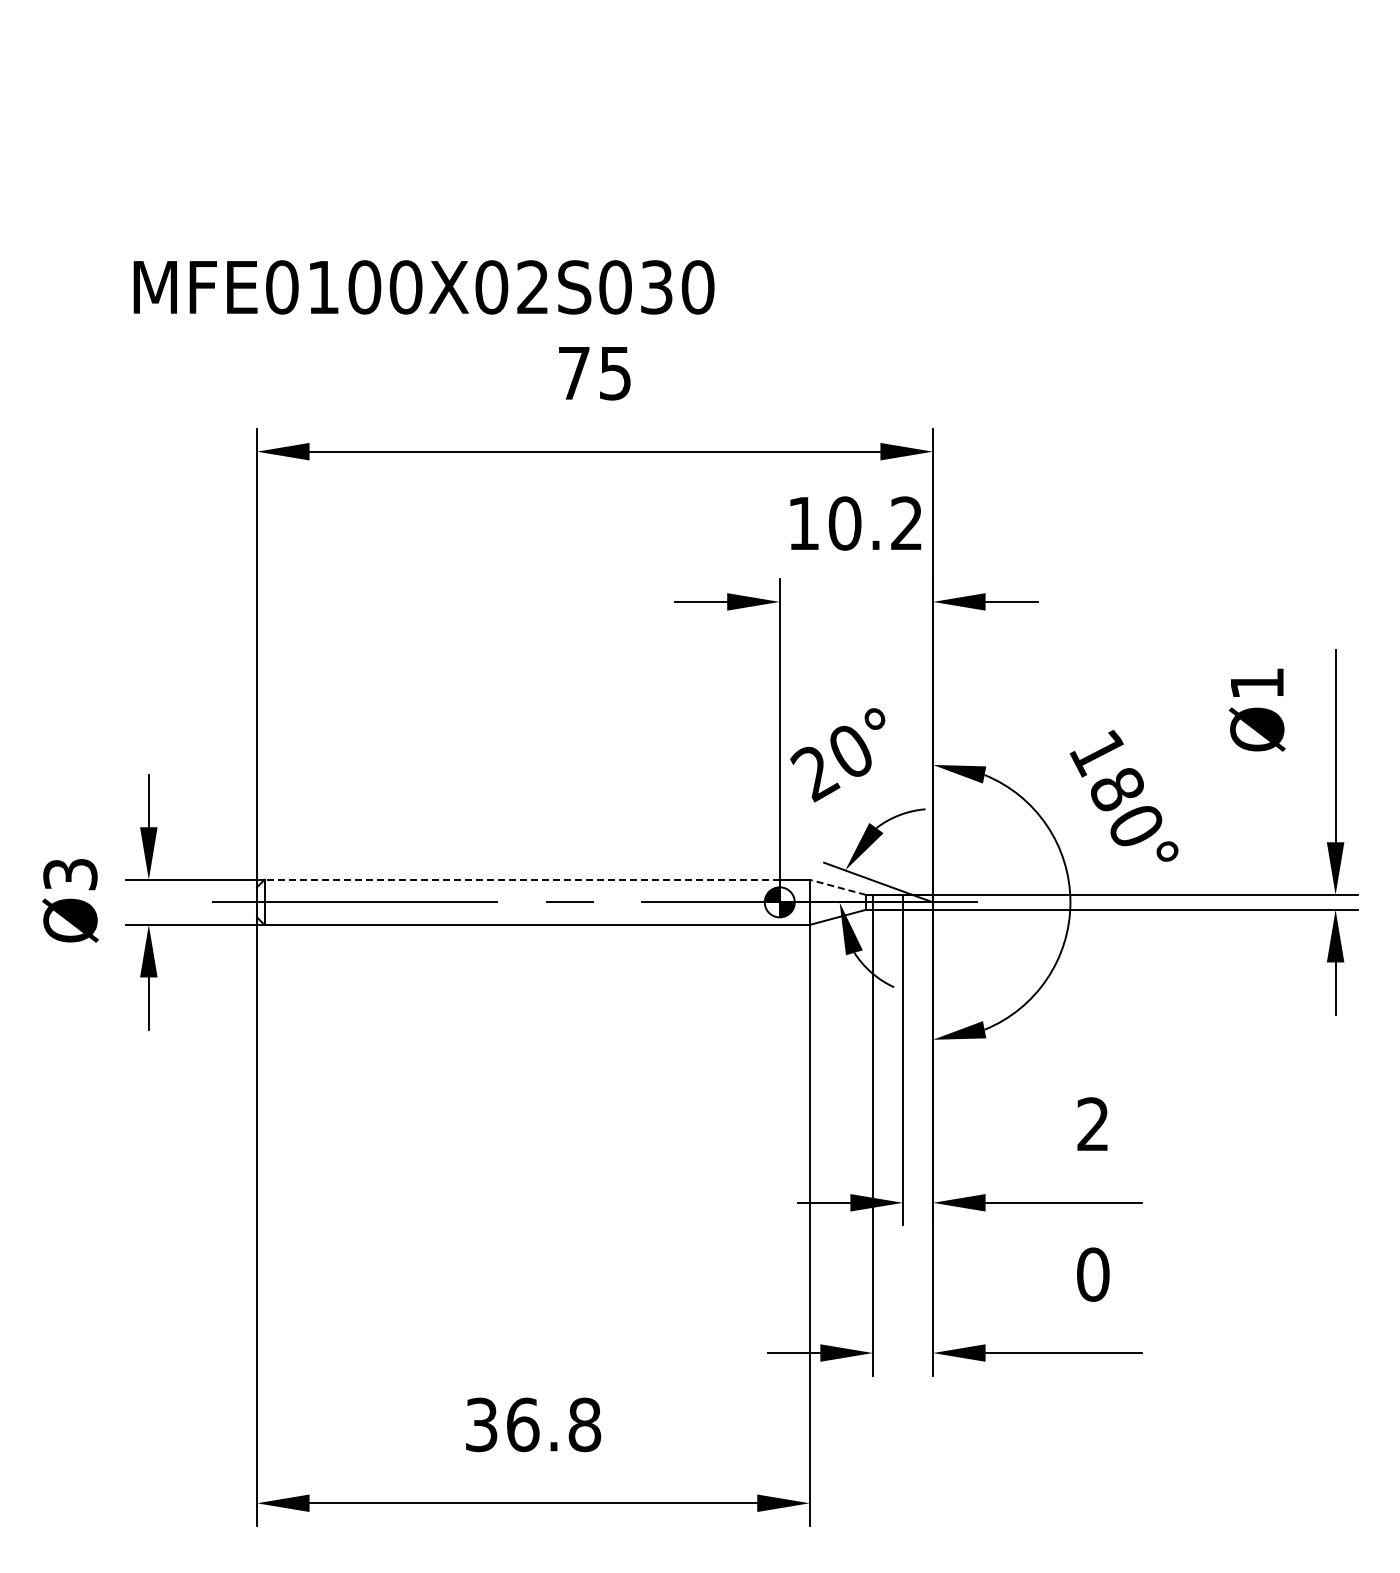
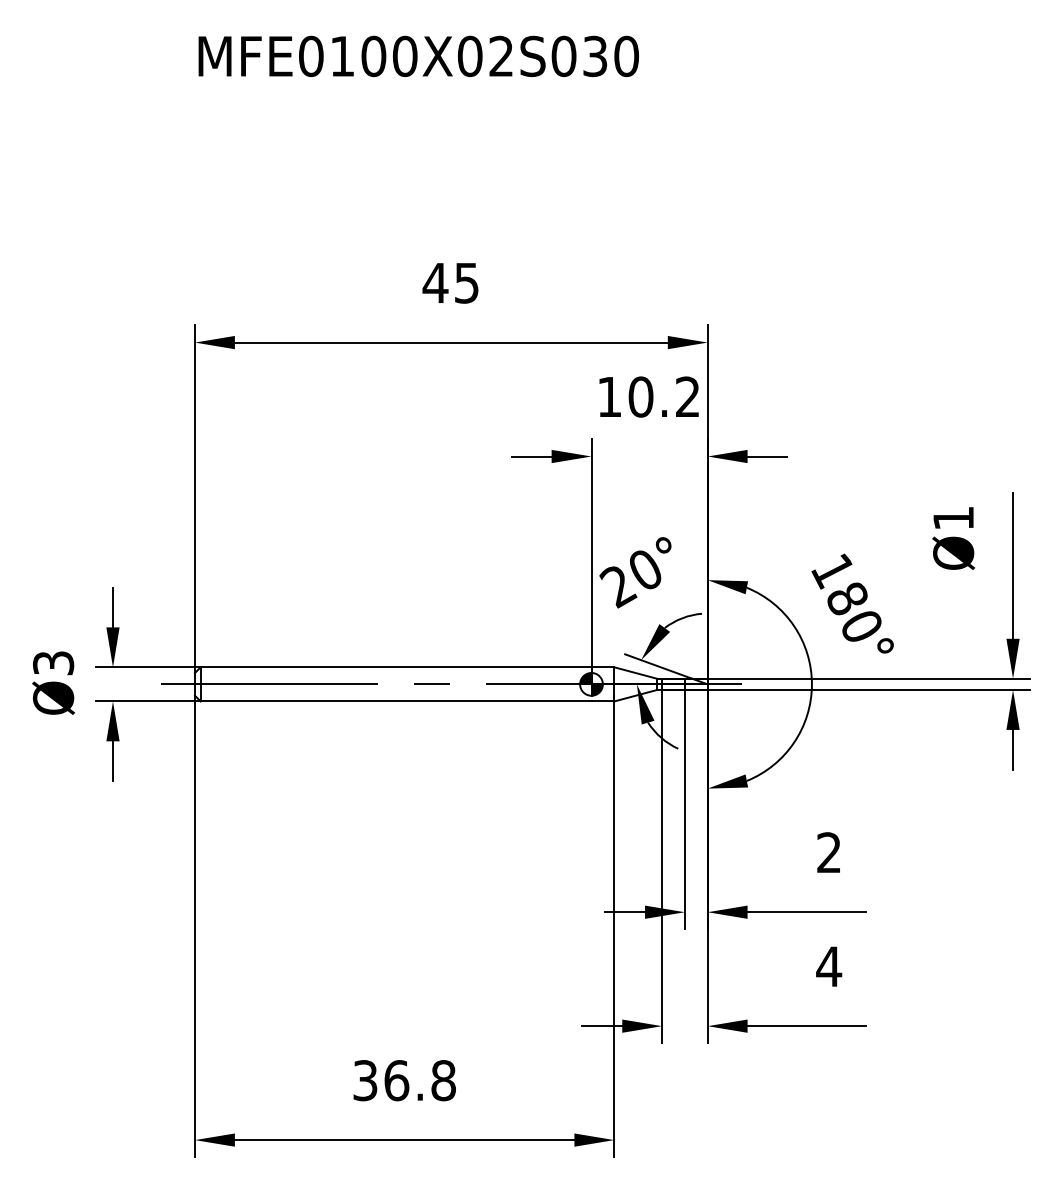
text: (423, 287) -> (418, 56), moved
text: (574, 373) -> (435, 283), 75 -> 45
line: (522, 879) -> (396, 667), dashed -> solid
line: (837, 887) -> (635, 673), dashed -> solid
text: (1092, 1274) -> (828, 966), 0 -> 4

